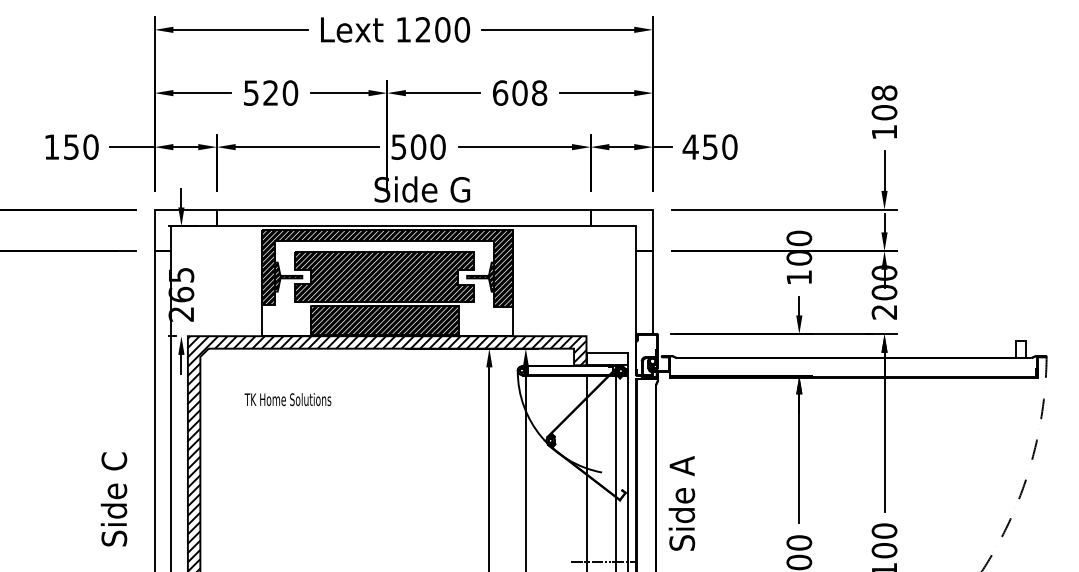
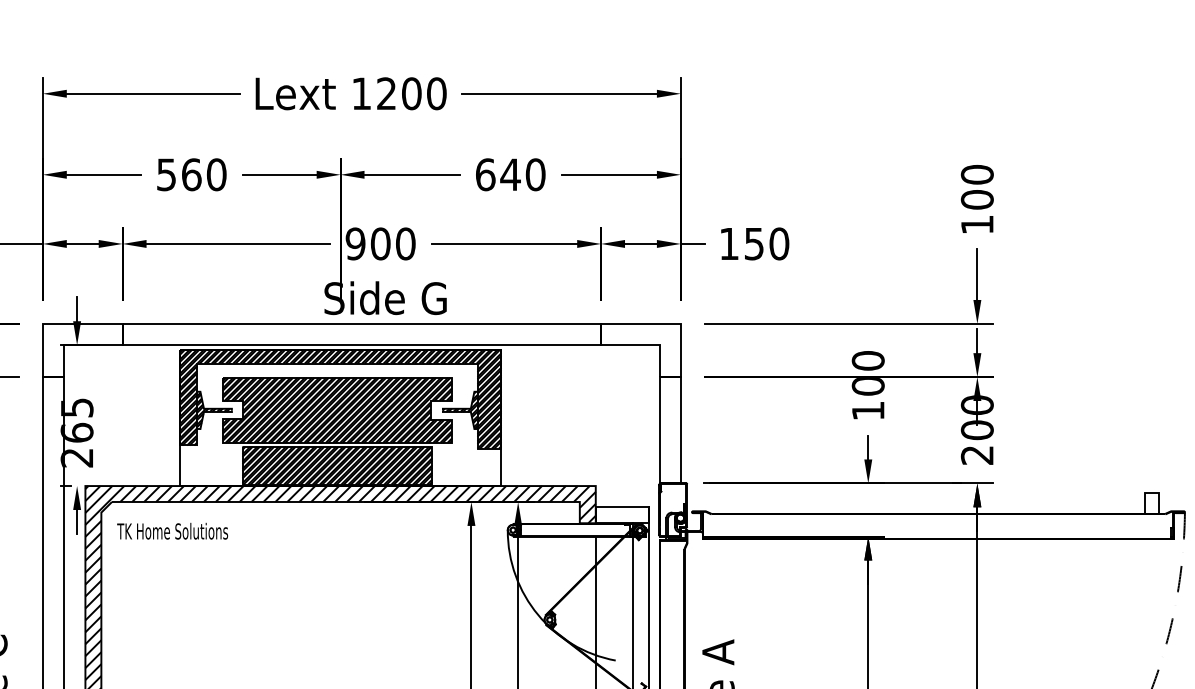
text: (270, 92) -> (191, 173), 520 -> 560
text: (529, 92) -> (522, 173), 608 -> 640
text: (884, 92) -> (977, 173), 108 -> 100
text: (398, 146) -> (355, 243), 500 -> 900
text: (690, 146) -> (728, 243), 450 -> 150
text: (287, 399) -> (171, 531), moved

